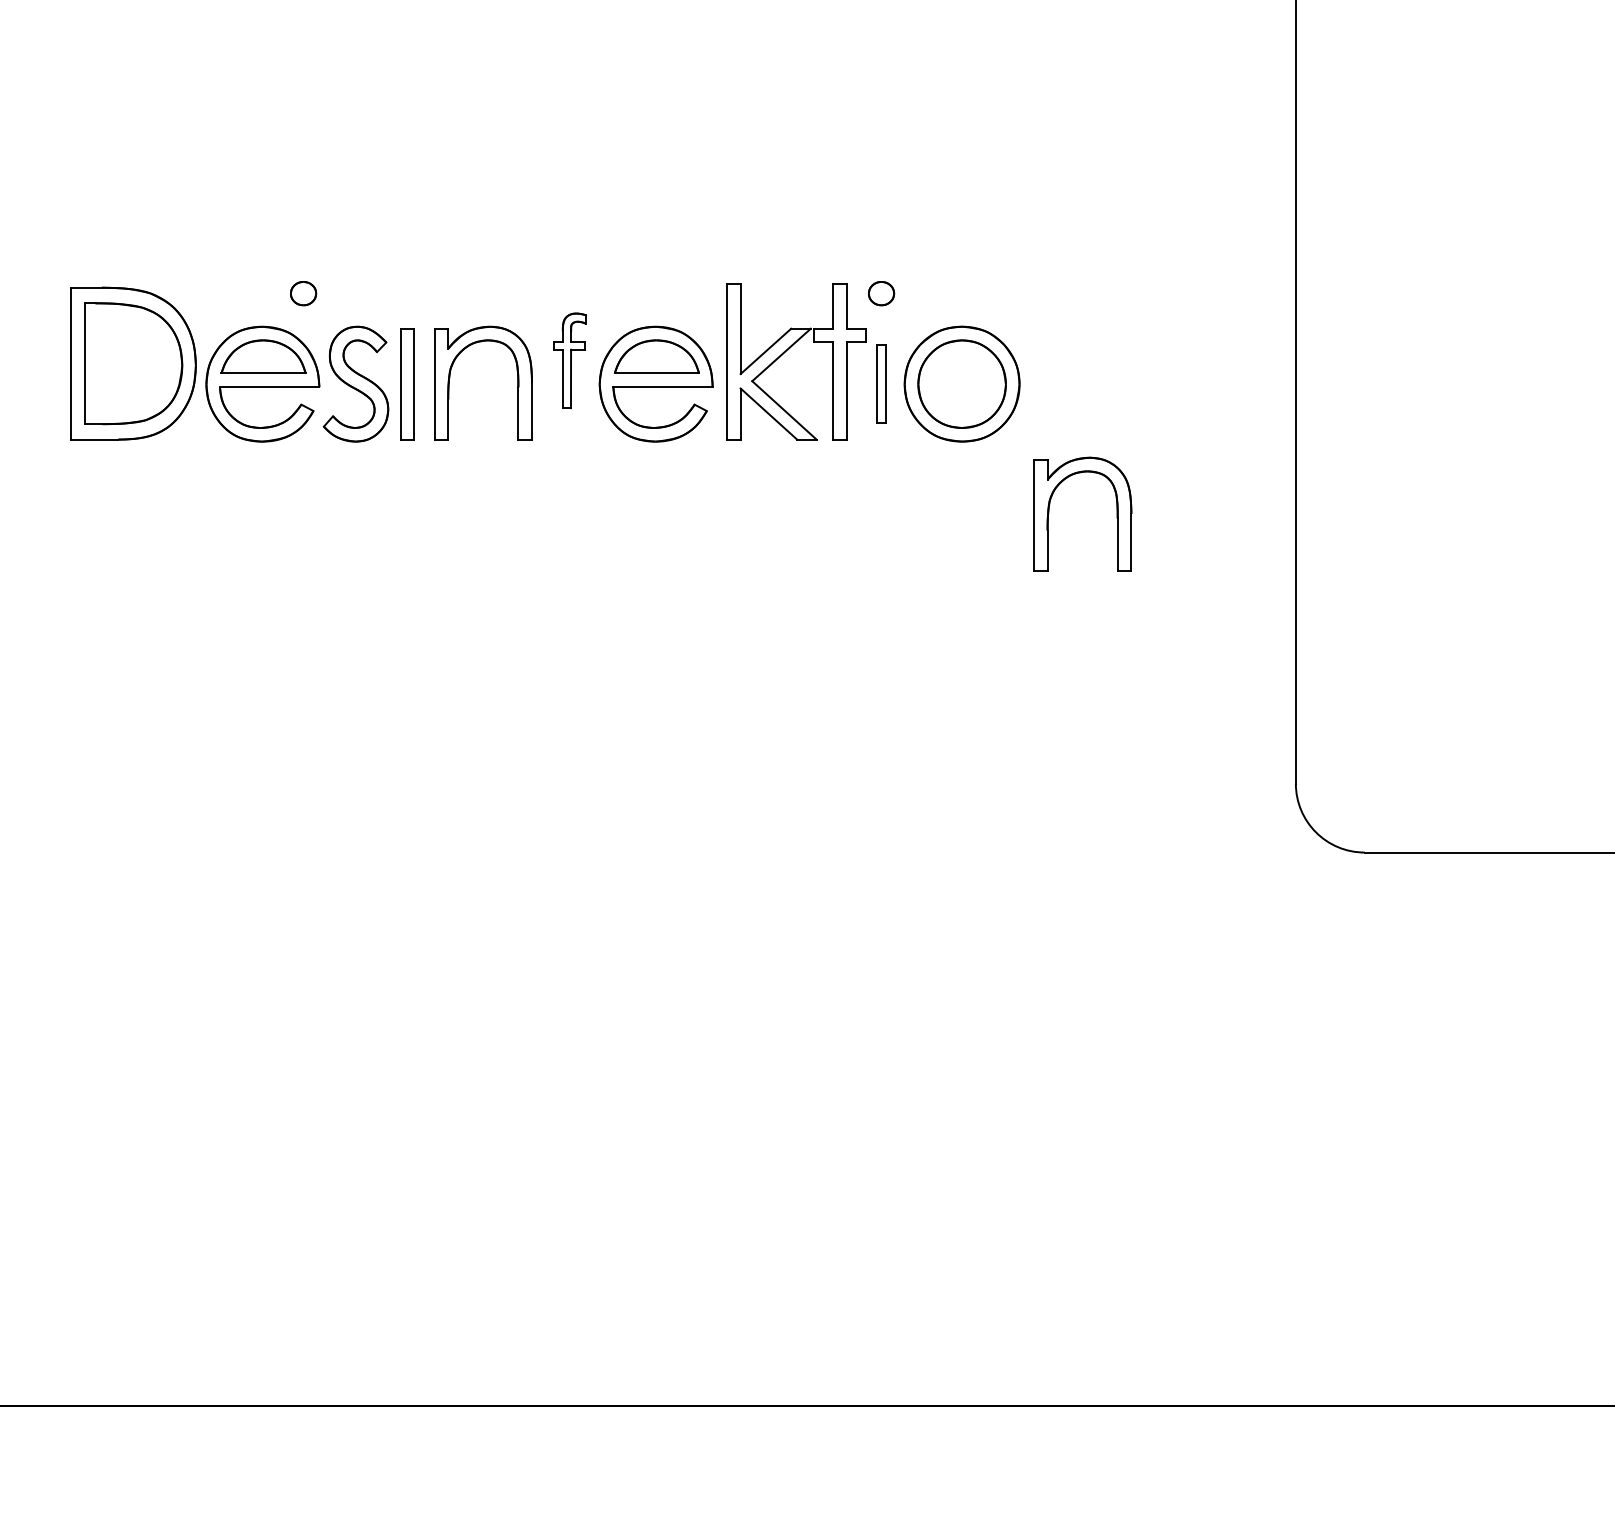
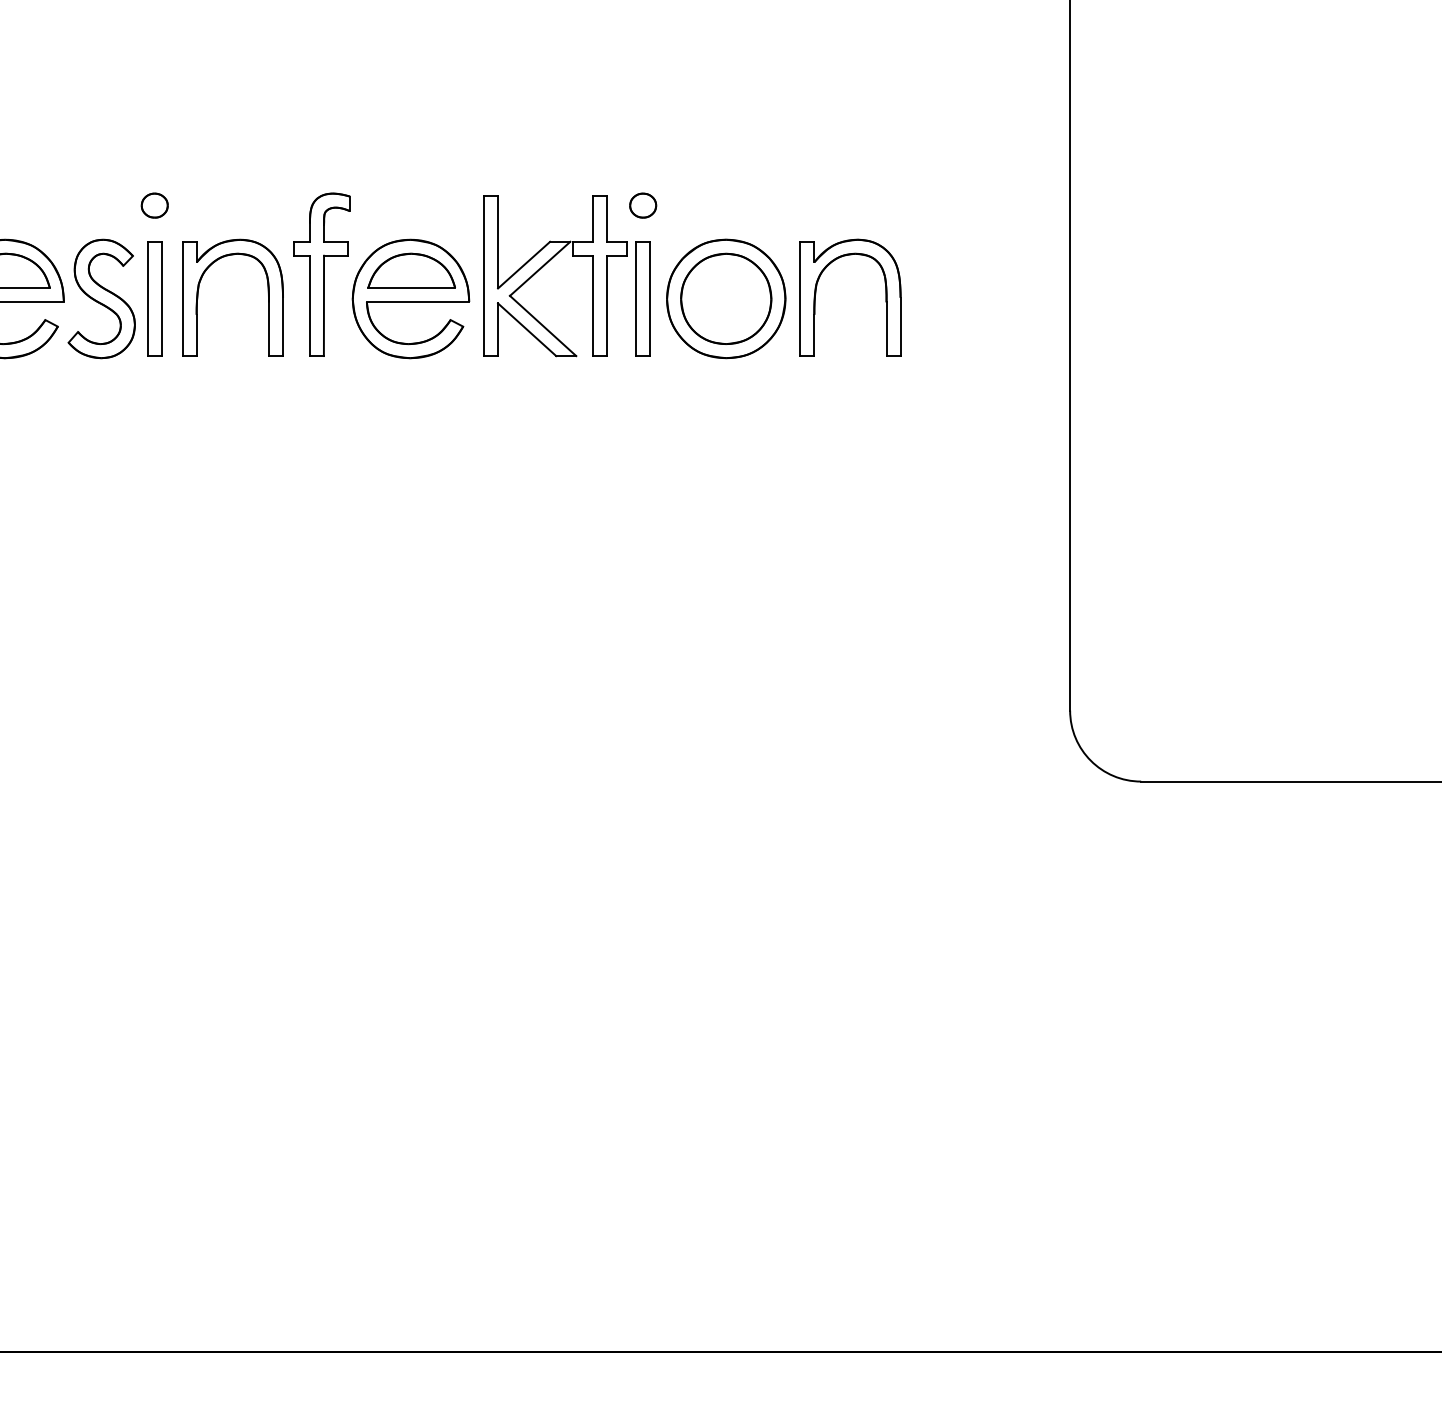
part: (303, 293) -> (154, 205), moved
part: (569, 360) -> (321, 274), size x1.67
part: (881, 384) -> (643, 299), size x1.43
part: (1049, 513) -> (816, 297), moved

